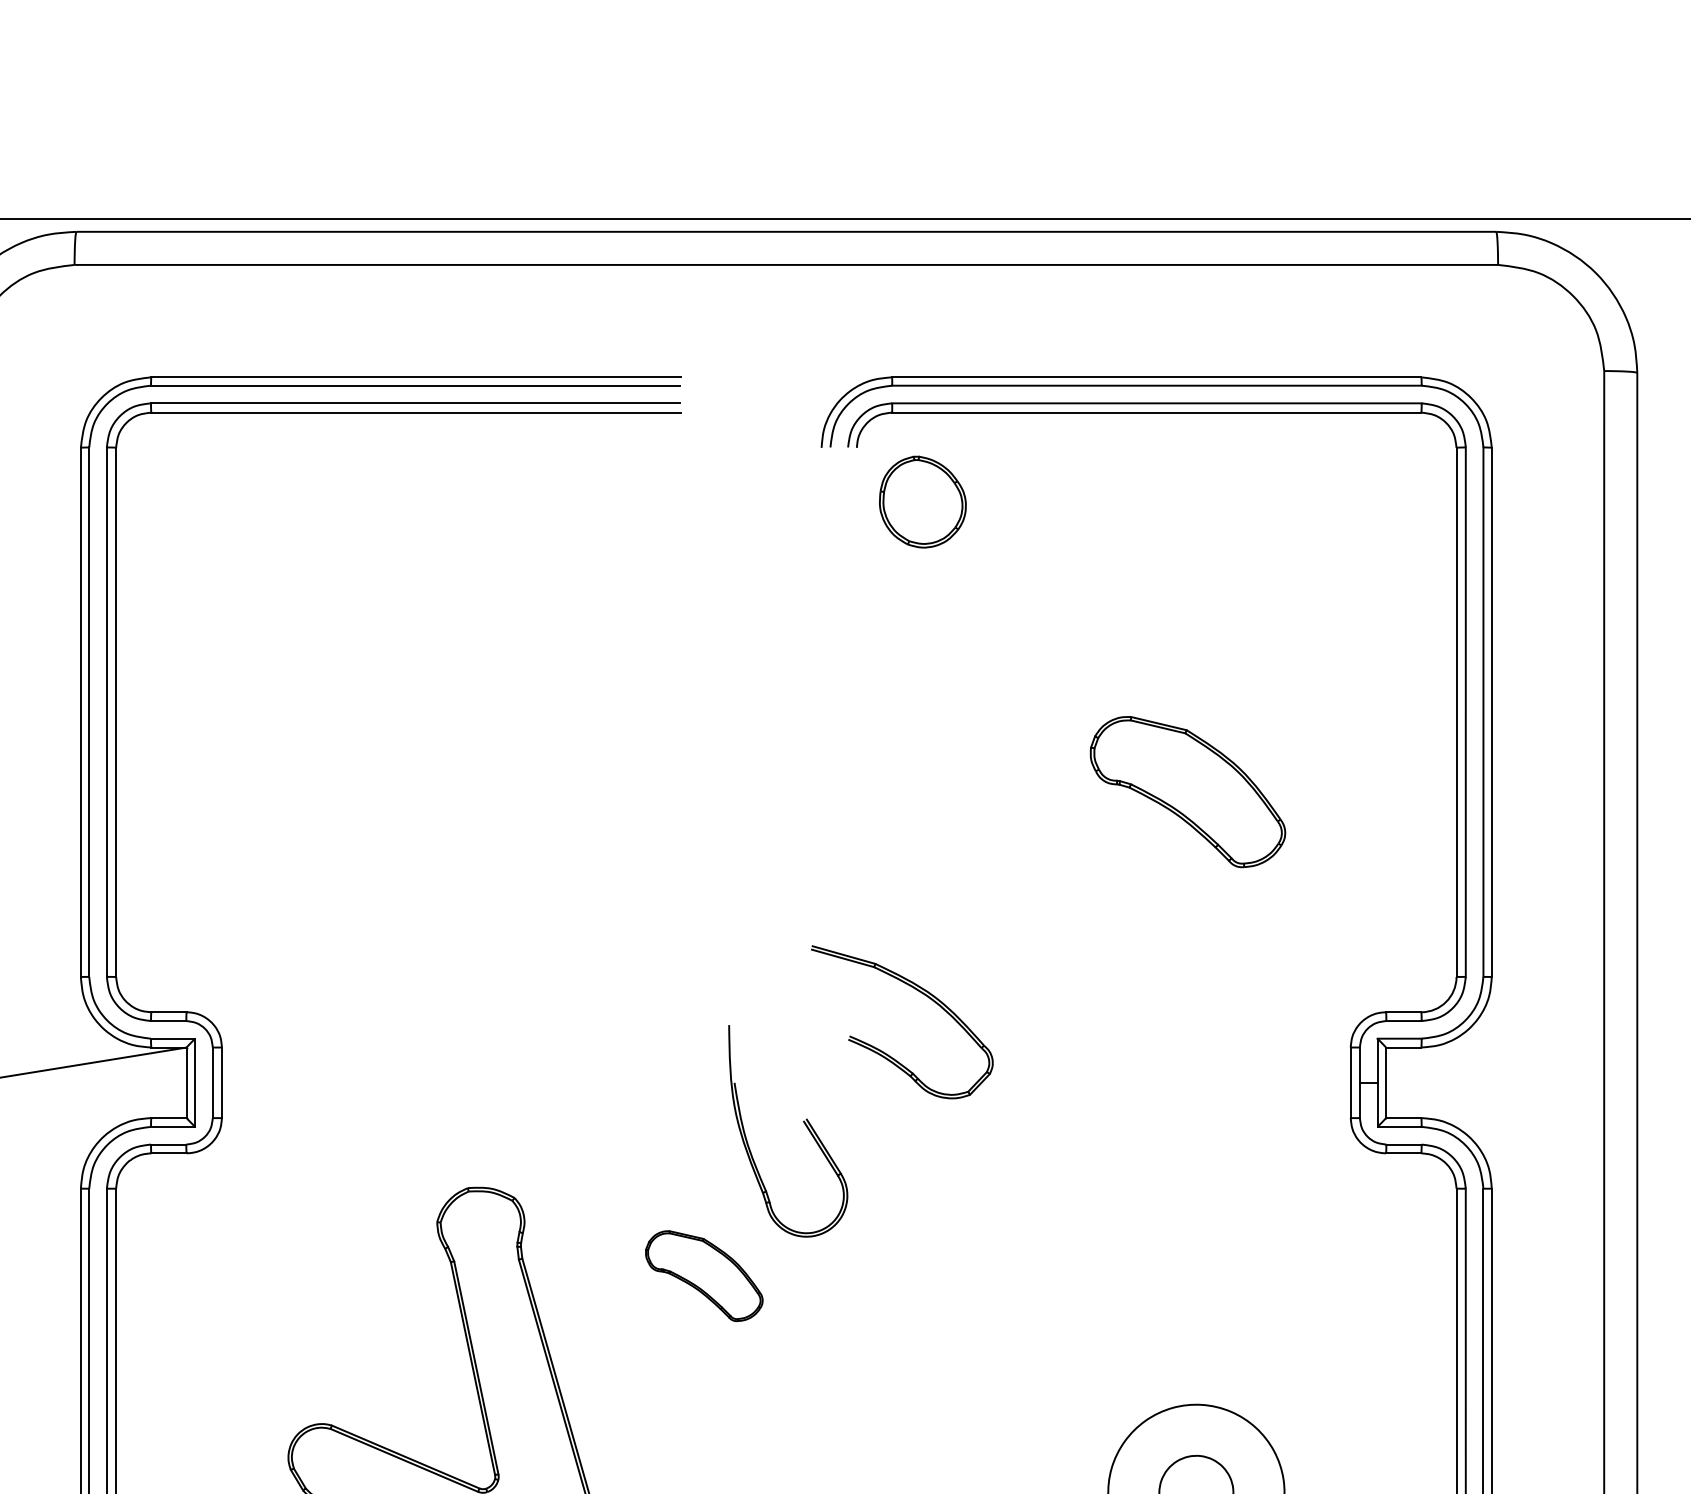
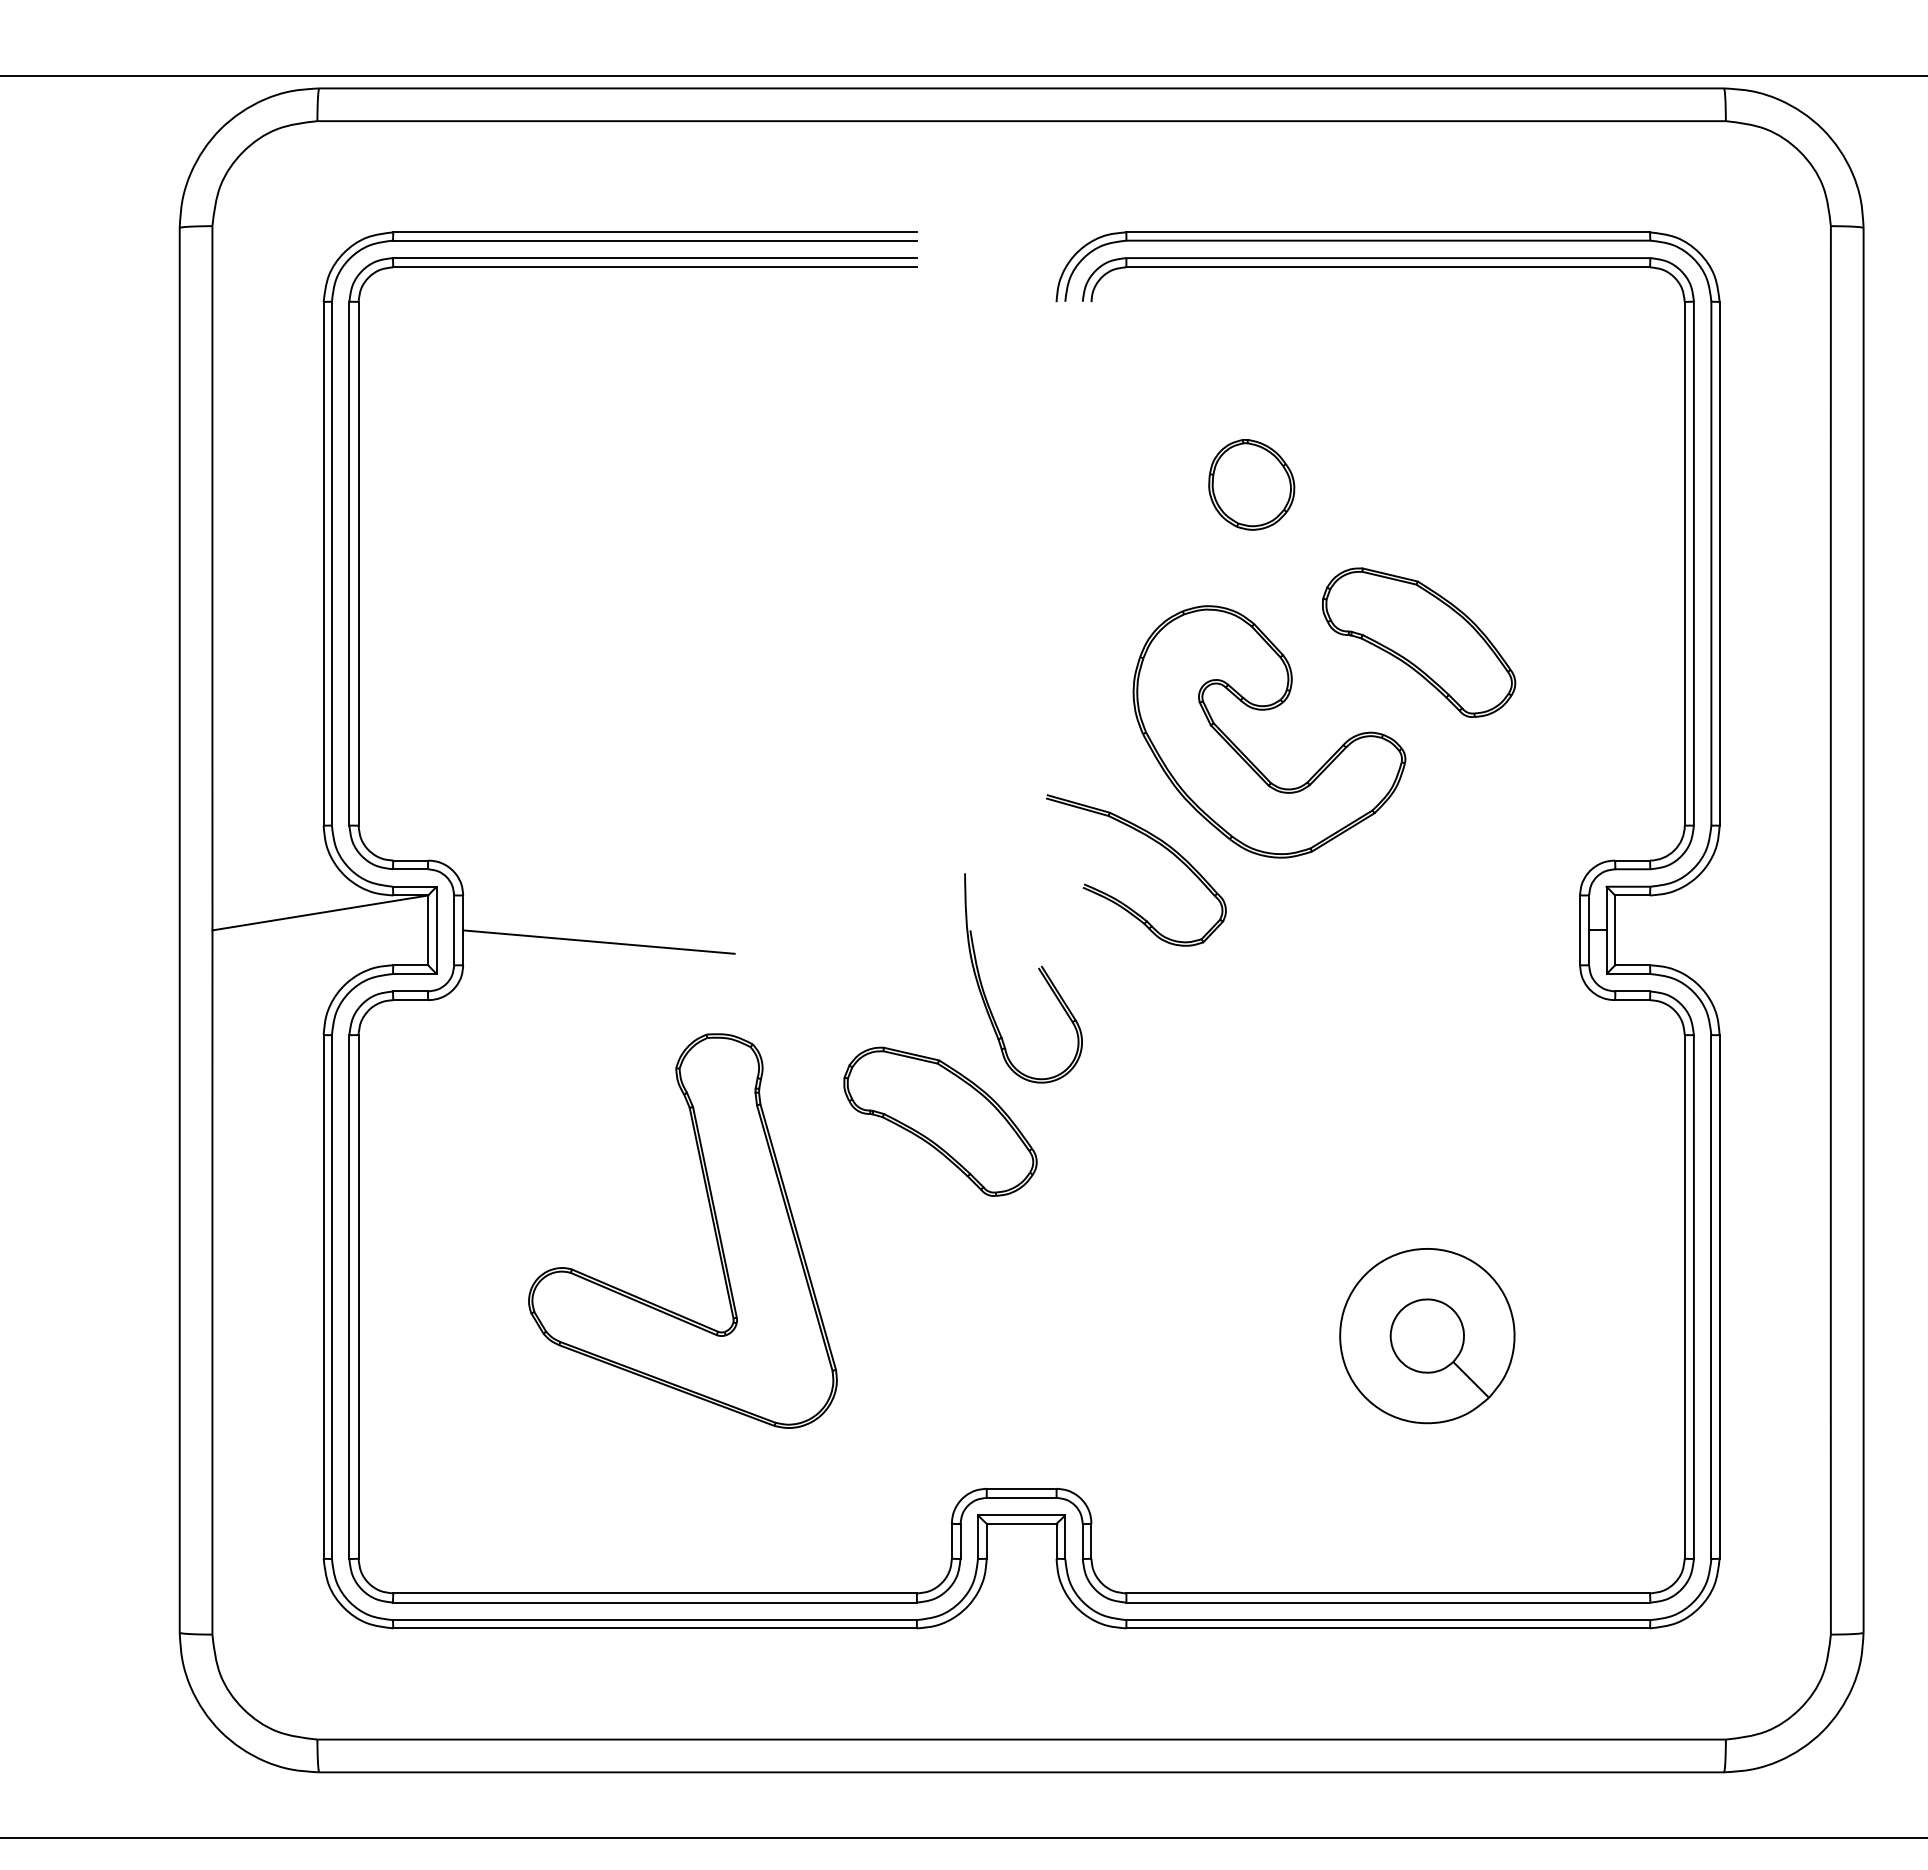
part: (922, 501) -> (1251, 484), moved
part: (1035, 860) -> (1268, 710), added
line: (358, 1094) -> (598, 941), added
part: (704, 1275) -> (940, 1121), size x1.67

